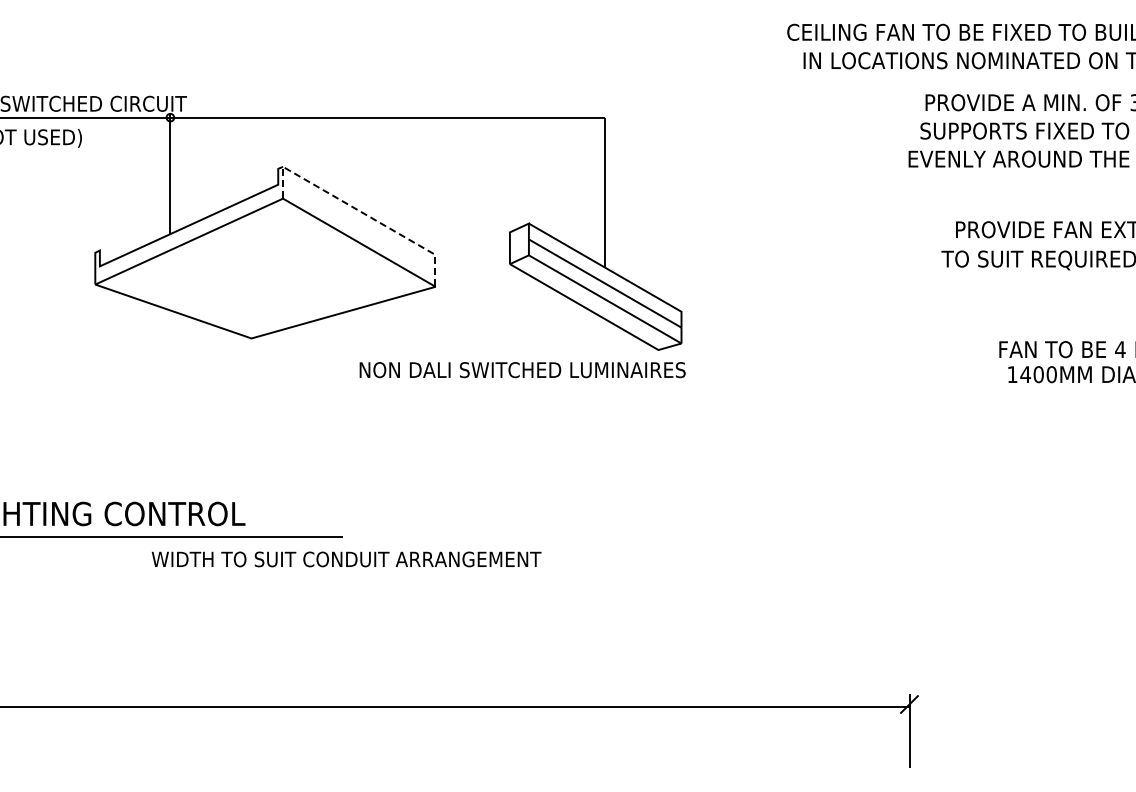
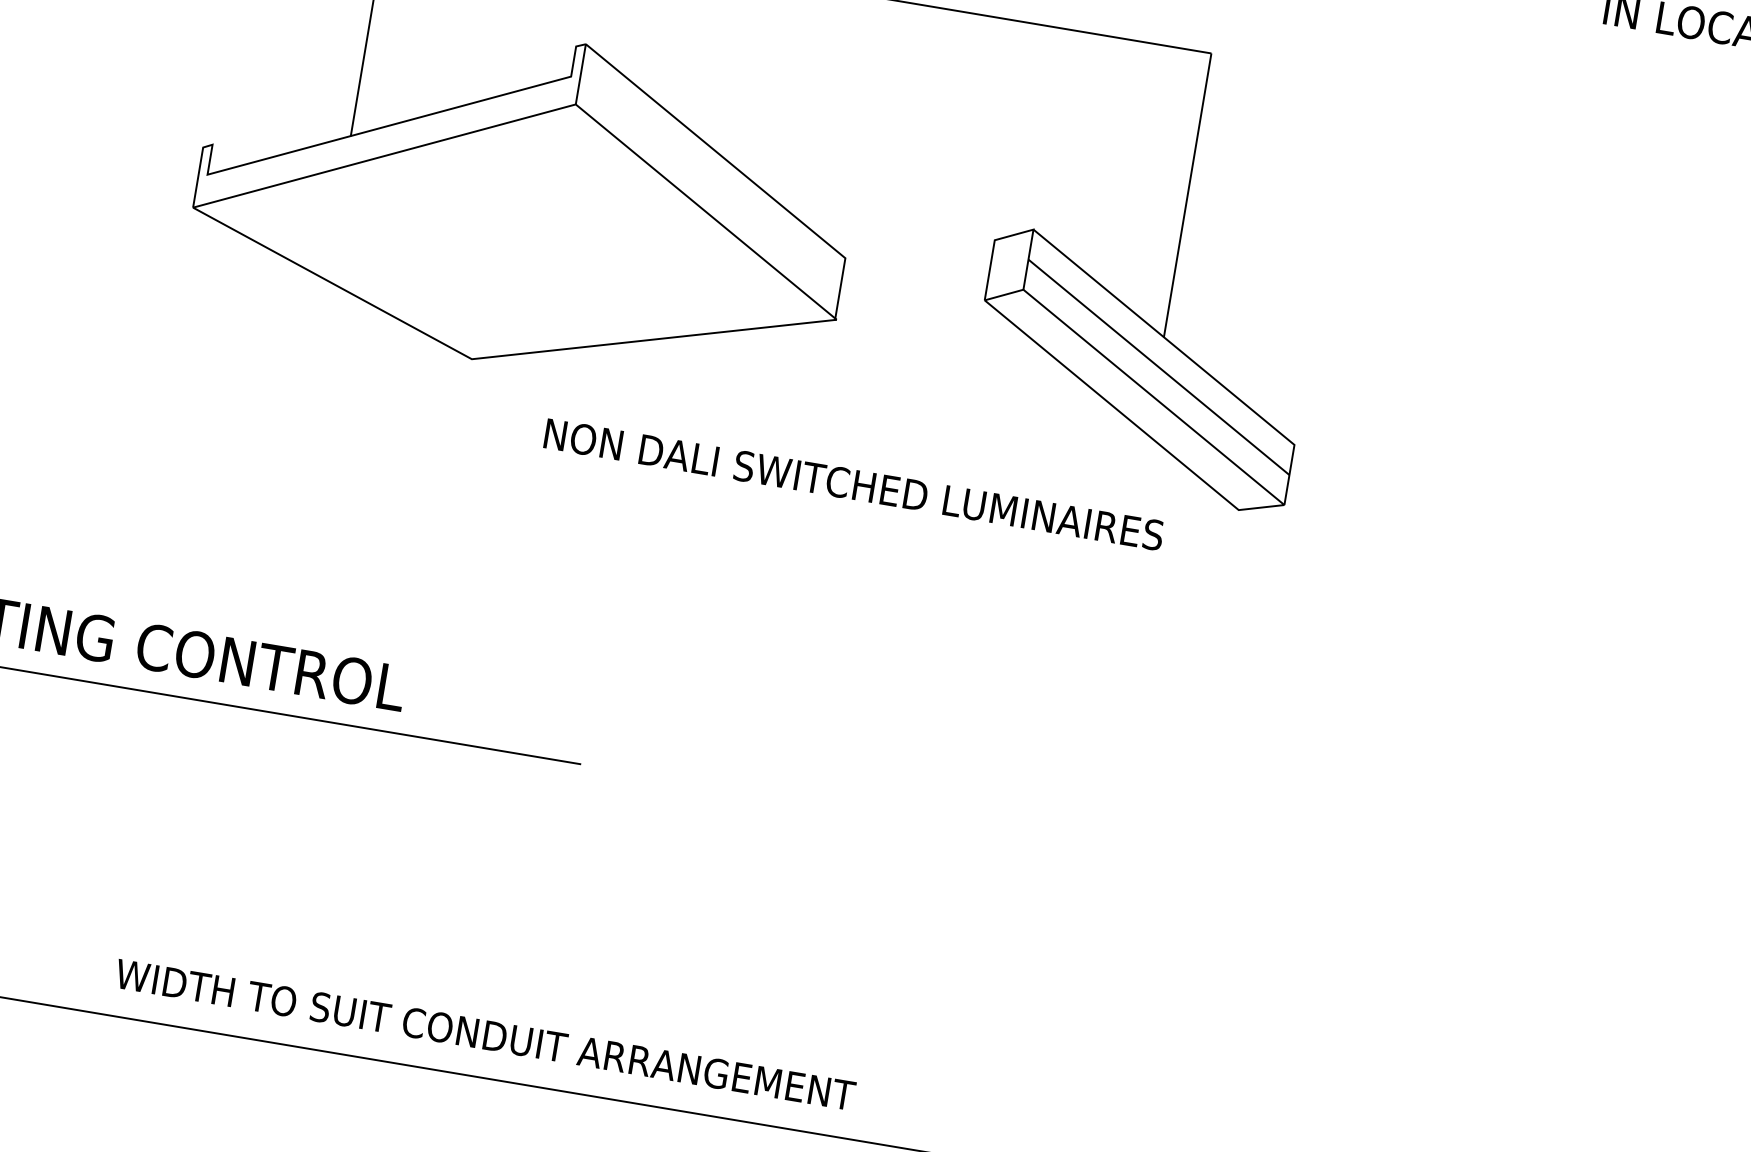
line: (358, 210) -> (714, 150), dashed -> solid
text: (522, 370) -> (853, 485), moved
text: (346, 559) -> (485, 1035), moved

